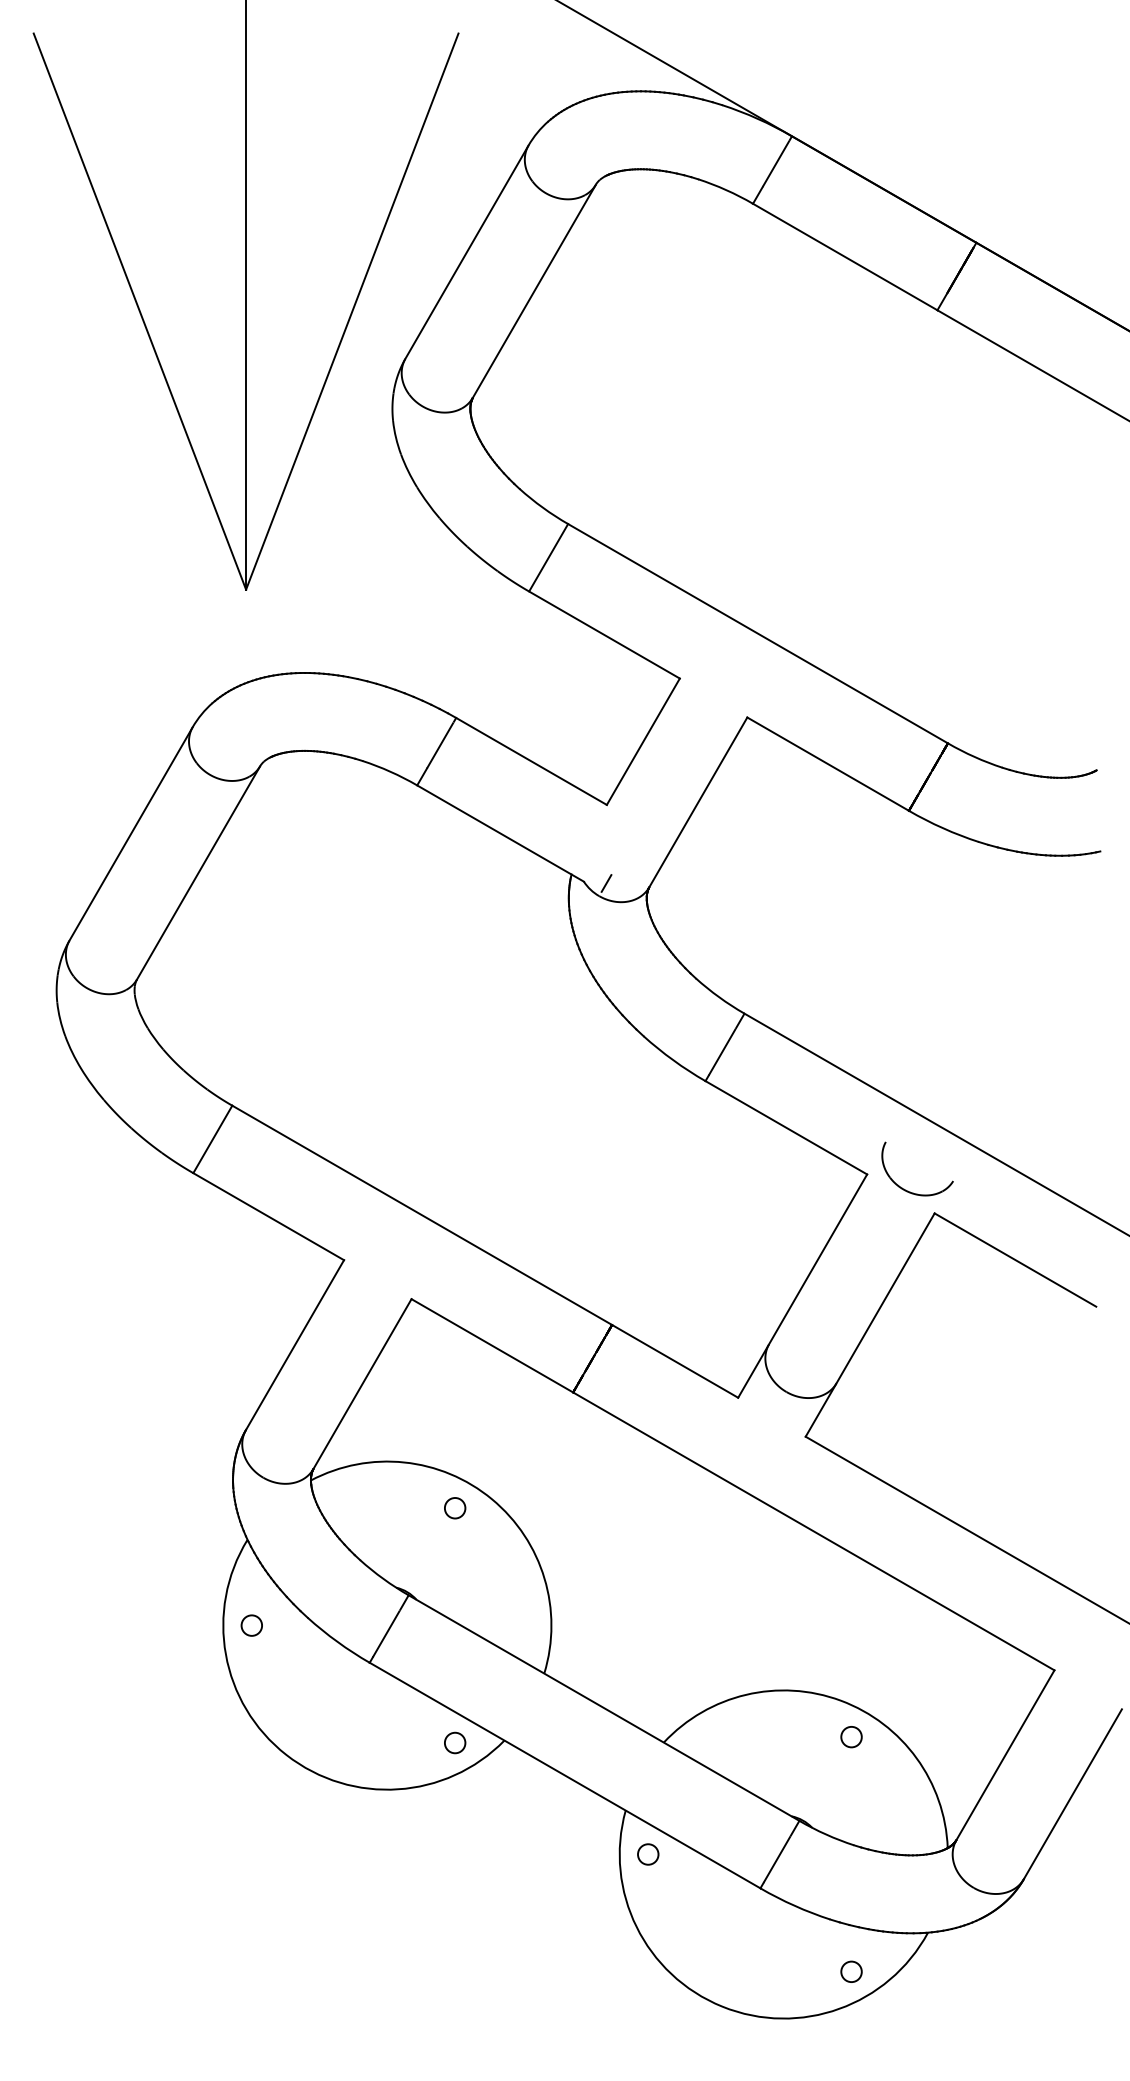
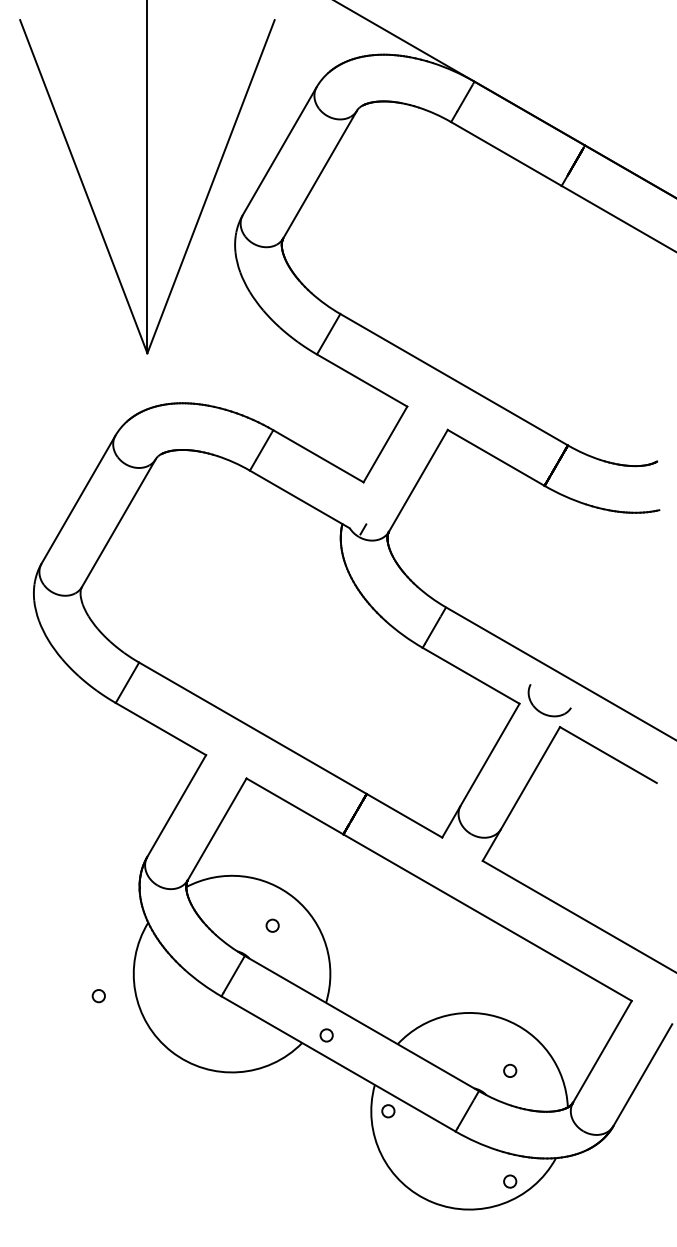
circle: (454, 1507) -> (272, 925), moved
circle: (251, 1626) -> (98, 996), moved
circle: (852, 1736) -> (510, 1070), moved
circle: (454, 1743) -> (326, 1035), moved

